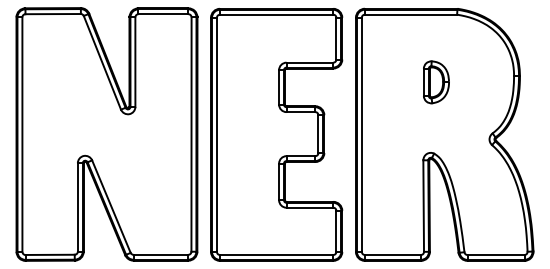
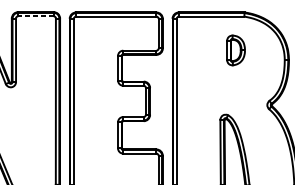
line: (163, 14) -> (35, 16), solid -> dashed
part: (436, 82) -> (236, 50), moved

